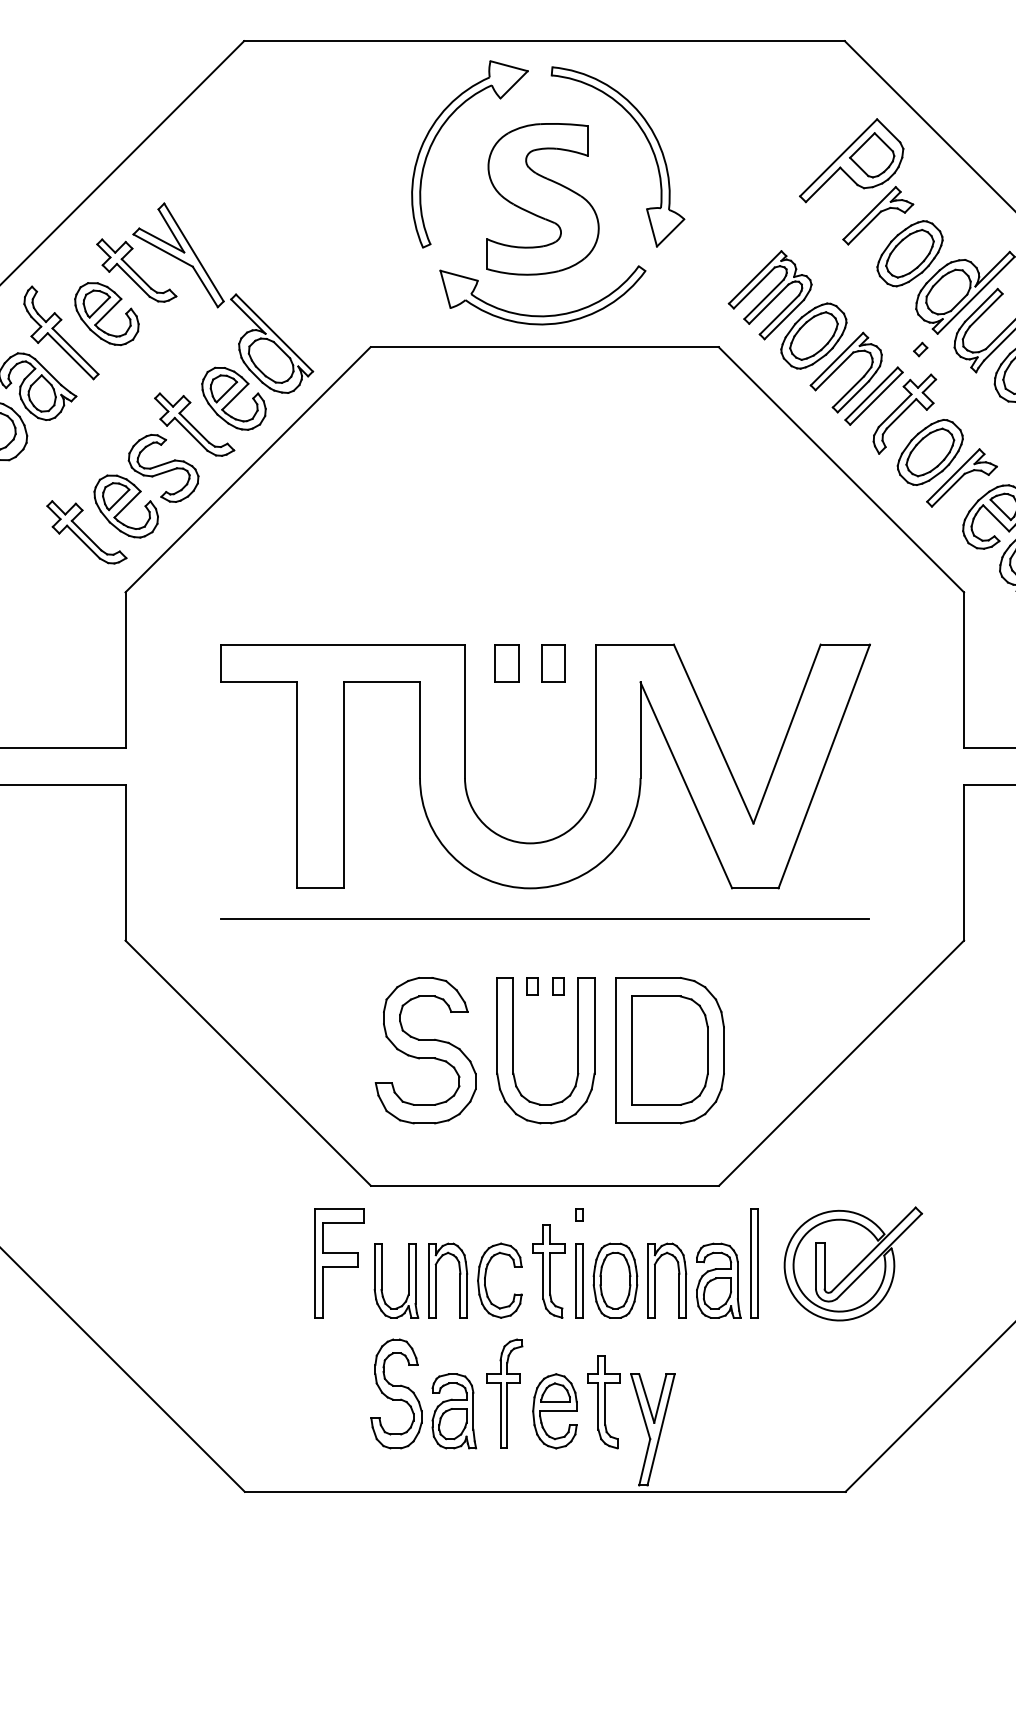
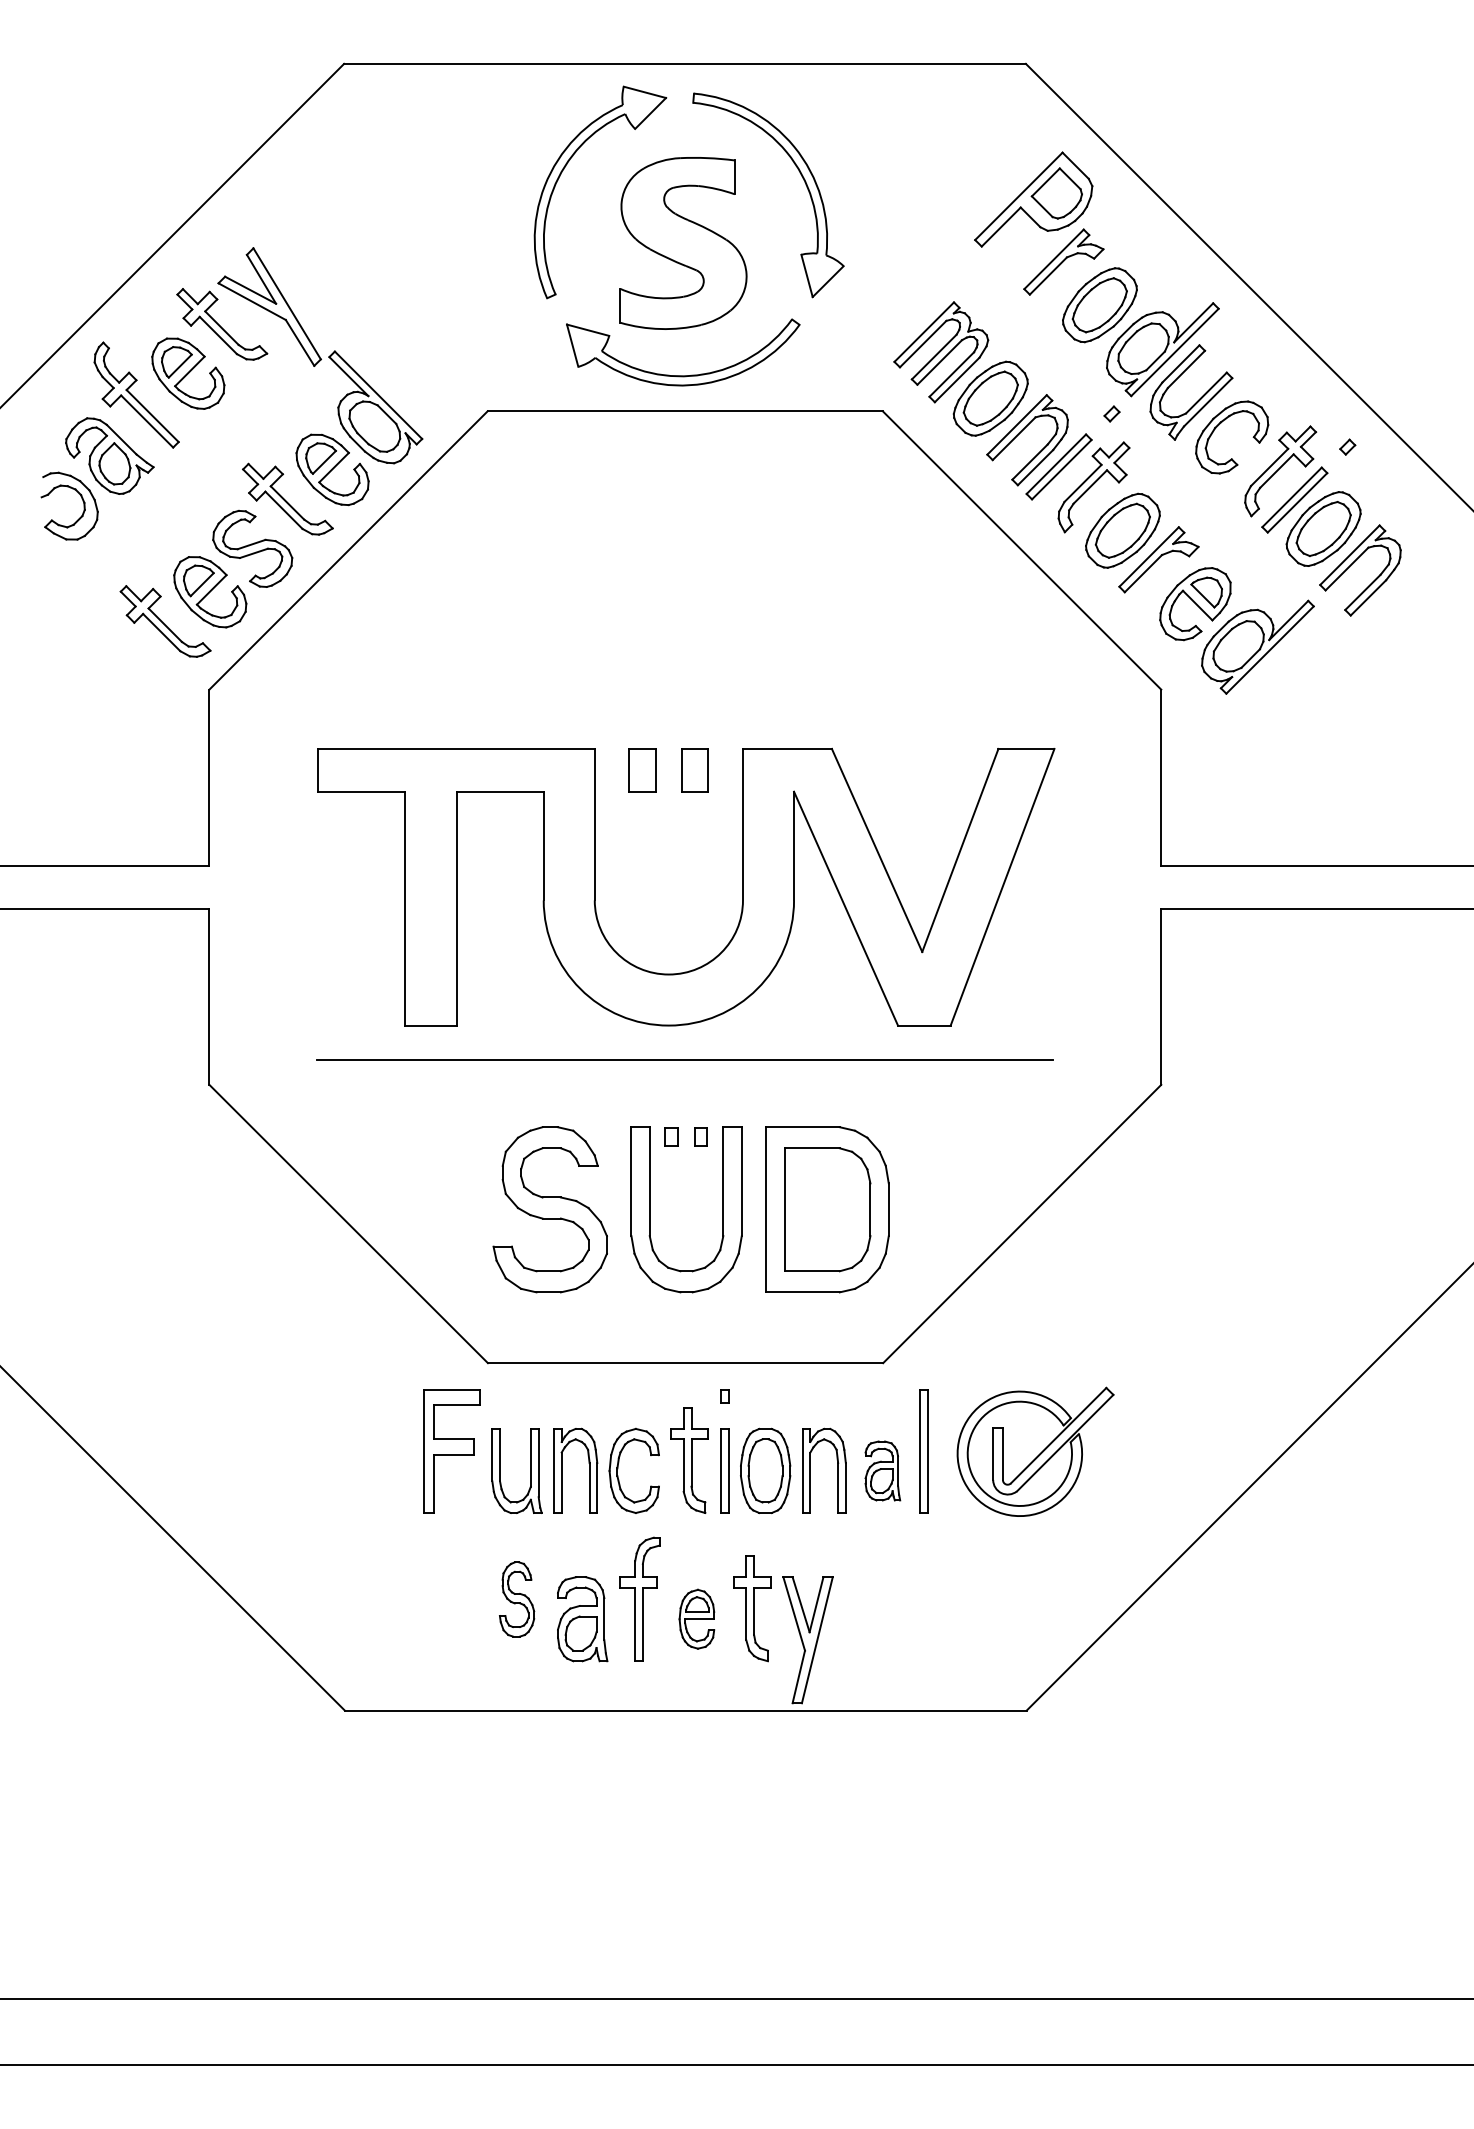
part: (718, 1280) -> (882, 1470), size x0.7
part: (396, 1393) -> (516, 1599), size x0.6
part: (554, 1411) -> (696, 1619), size x0.7

